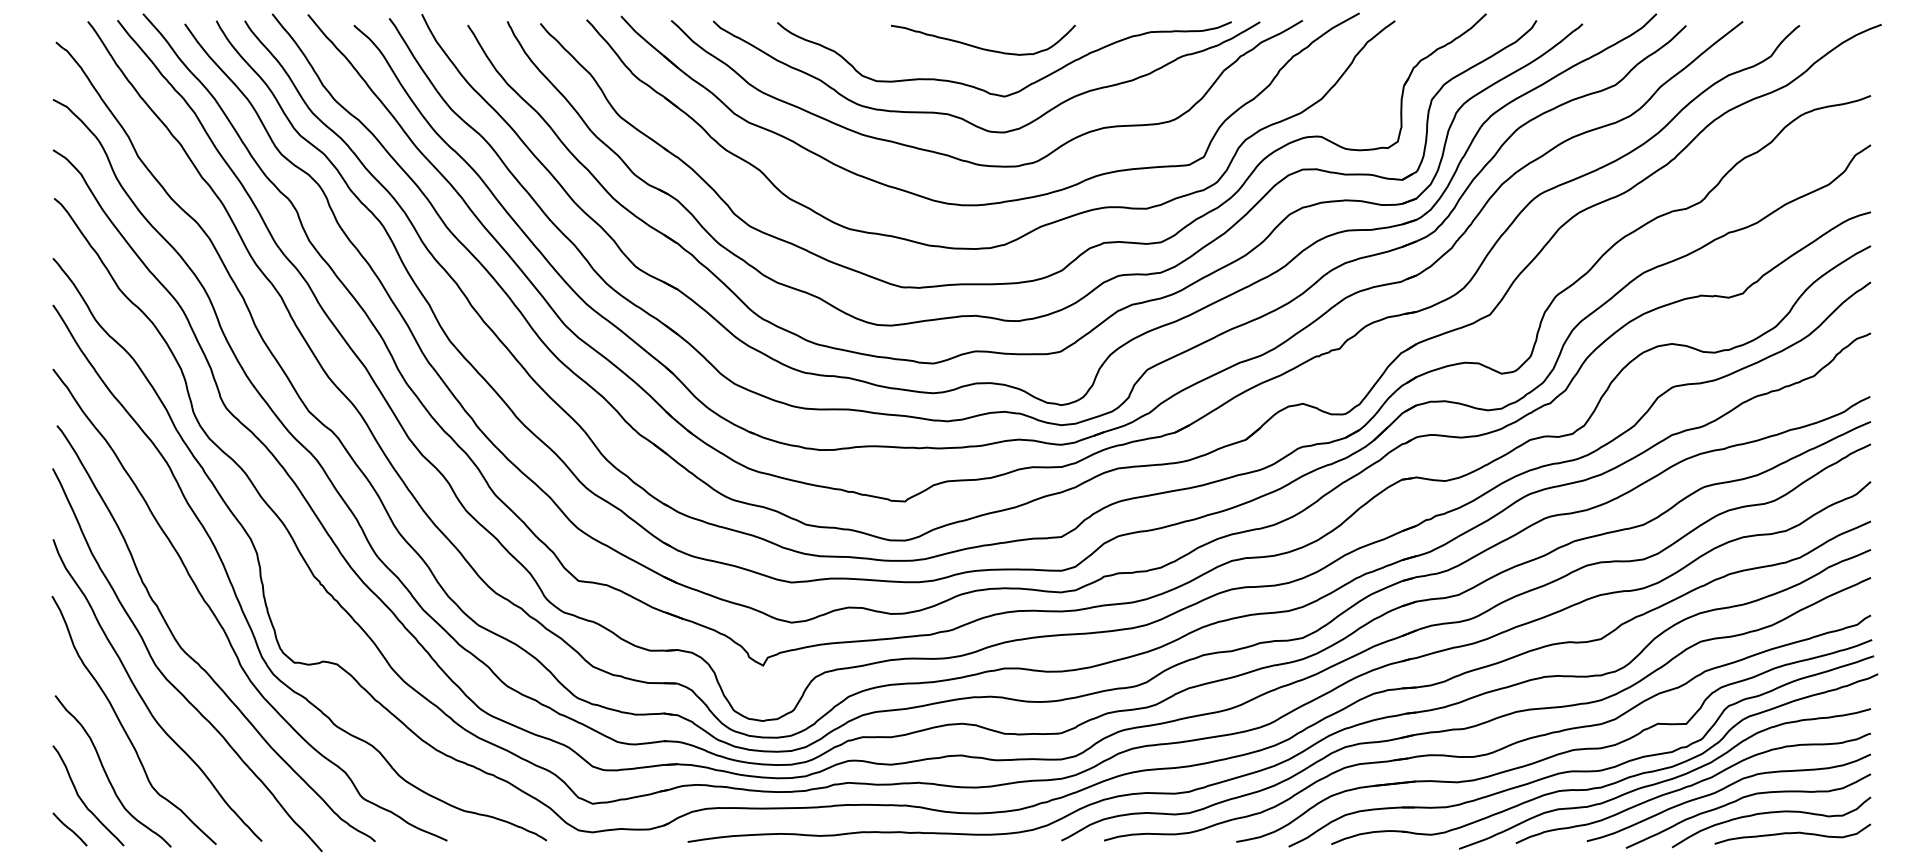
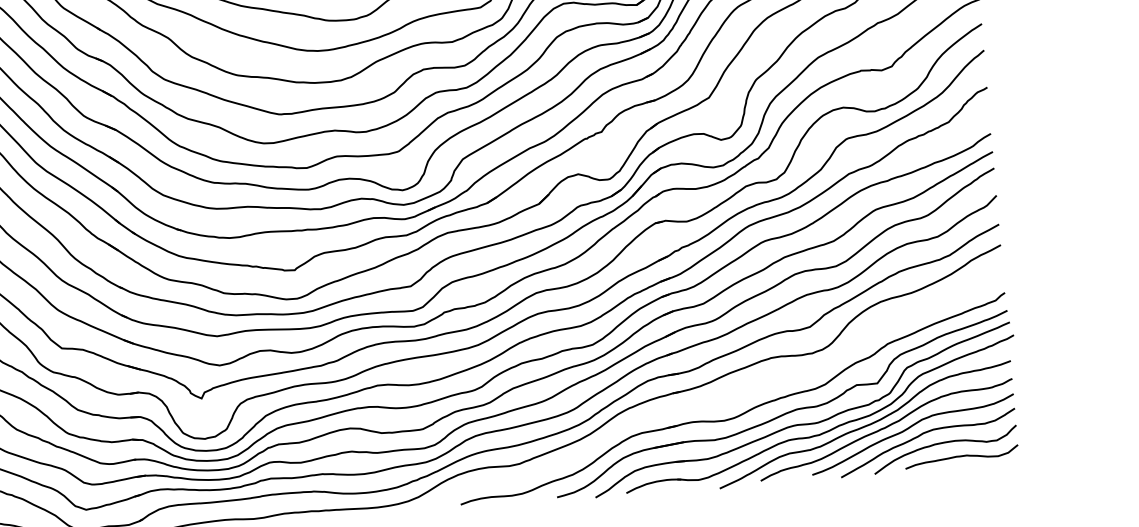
part: (1472, 725) -> (721, 397), removed

